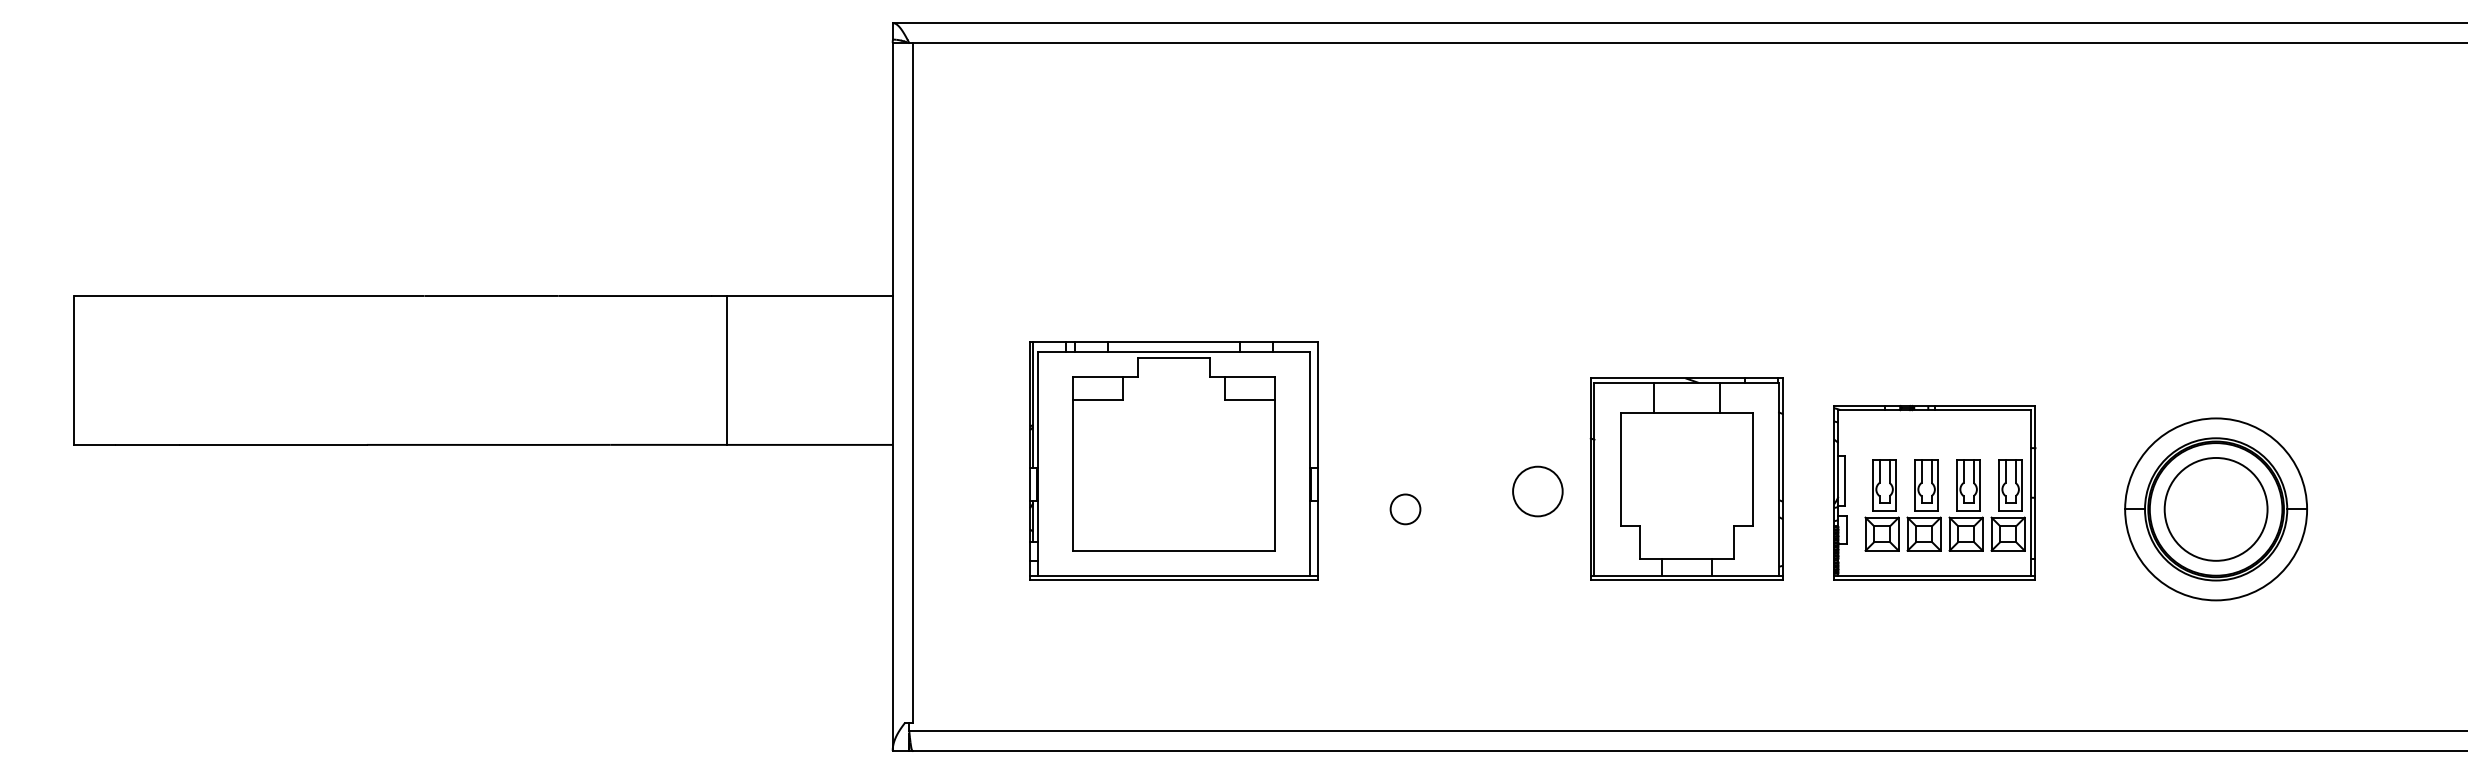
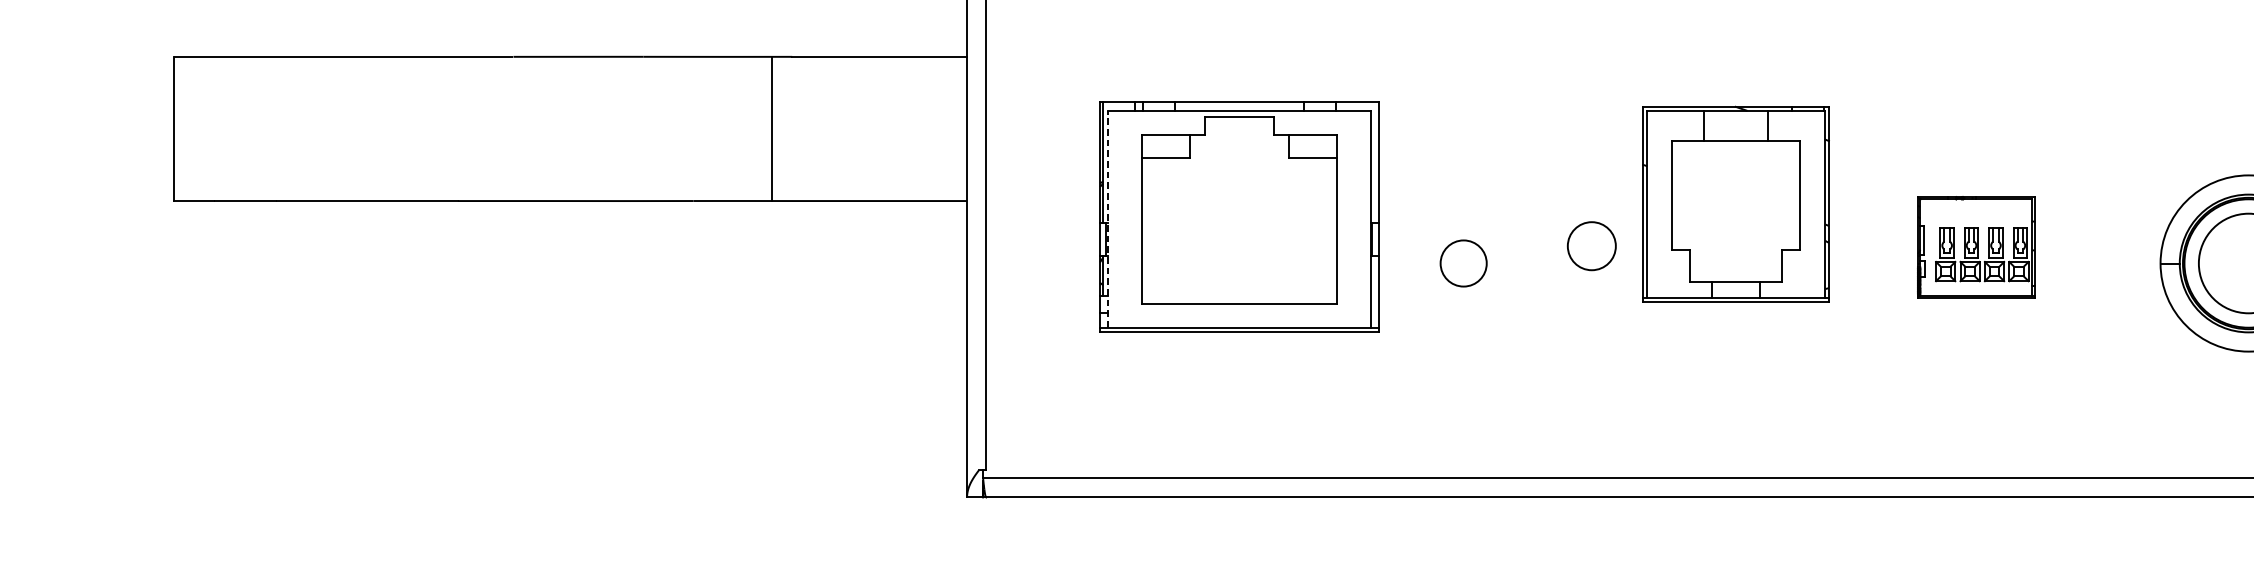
line: (727, 370) -> (772, 128), moved
line: (1038, 463) -> (1108, 219), solid -> dashed
part: (1686, 478) -> (1735, 203), moved
part: (1934, 492) -> (1975, 247), size x0.6
circle: (1405, 509) -> (1463, 263), size x1.6

